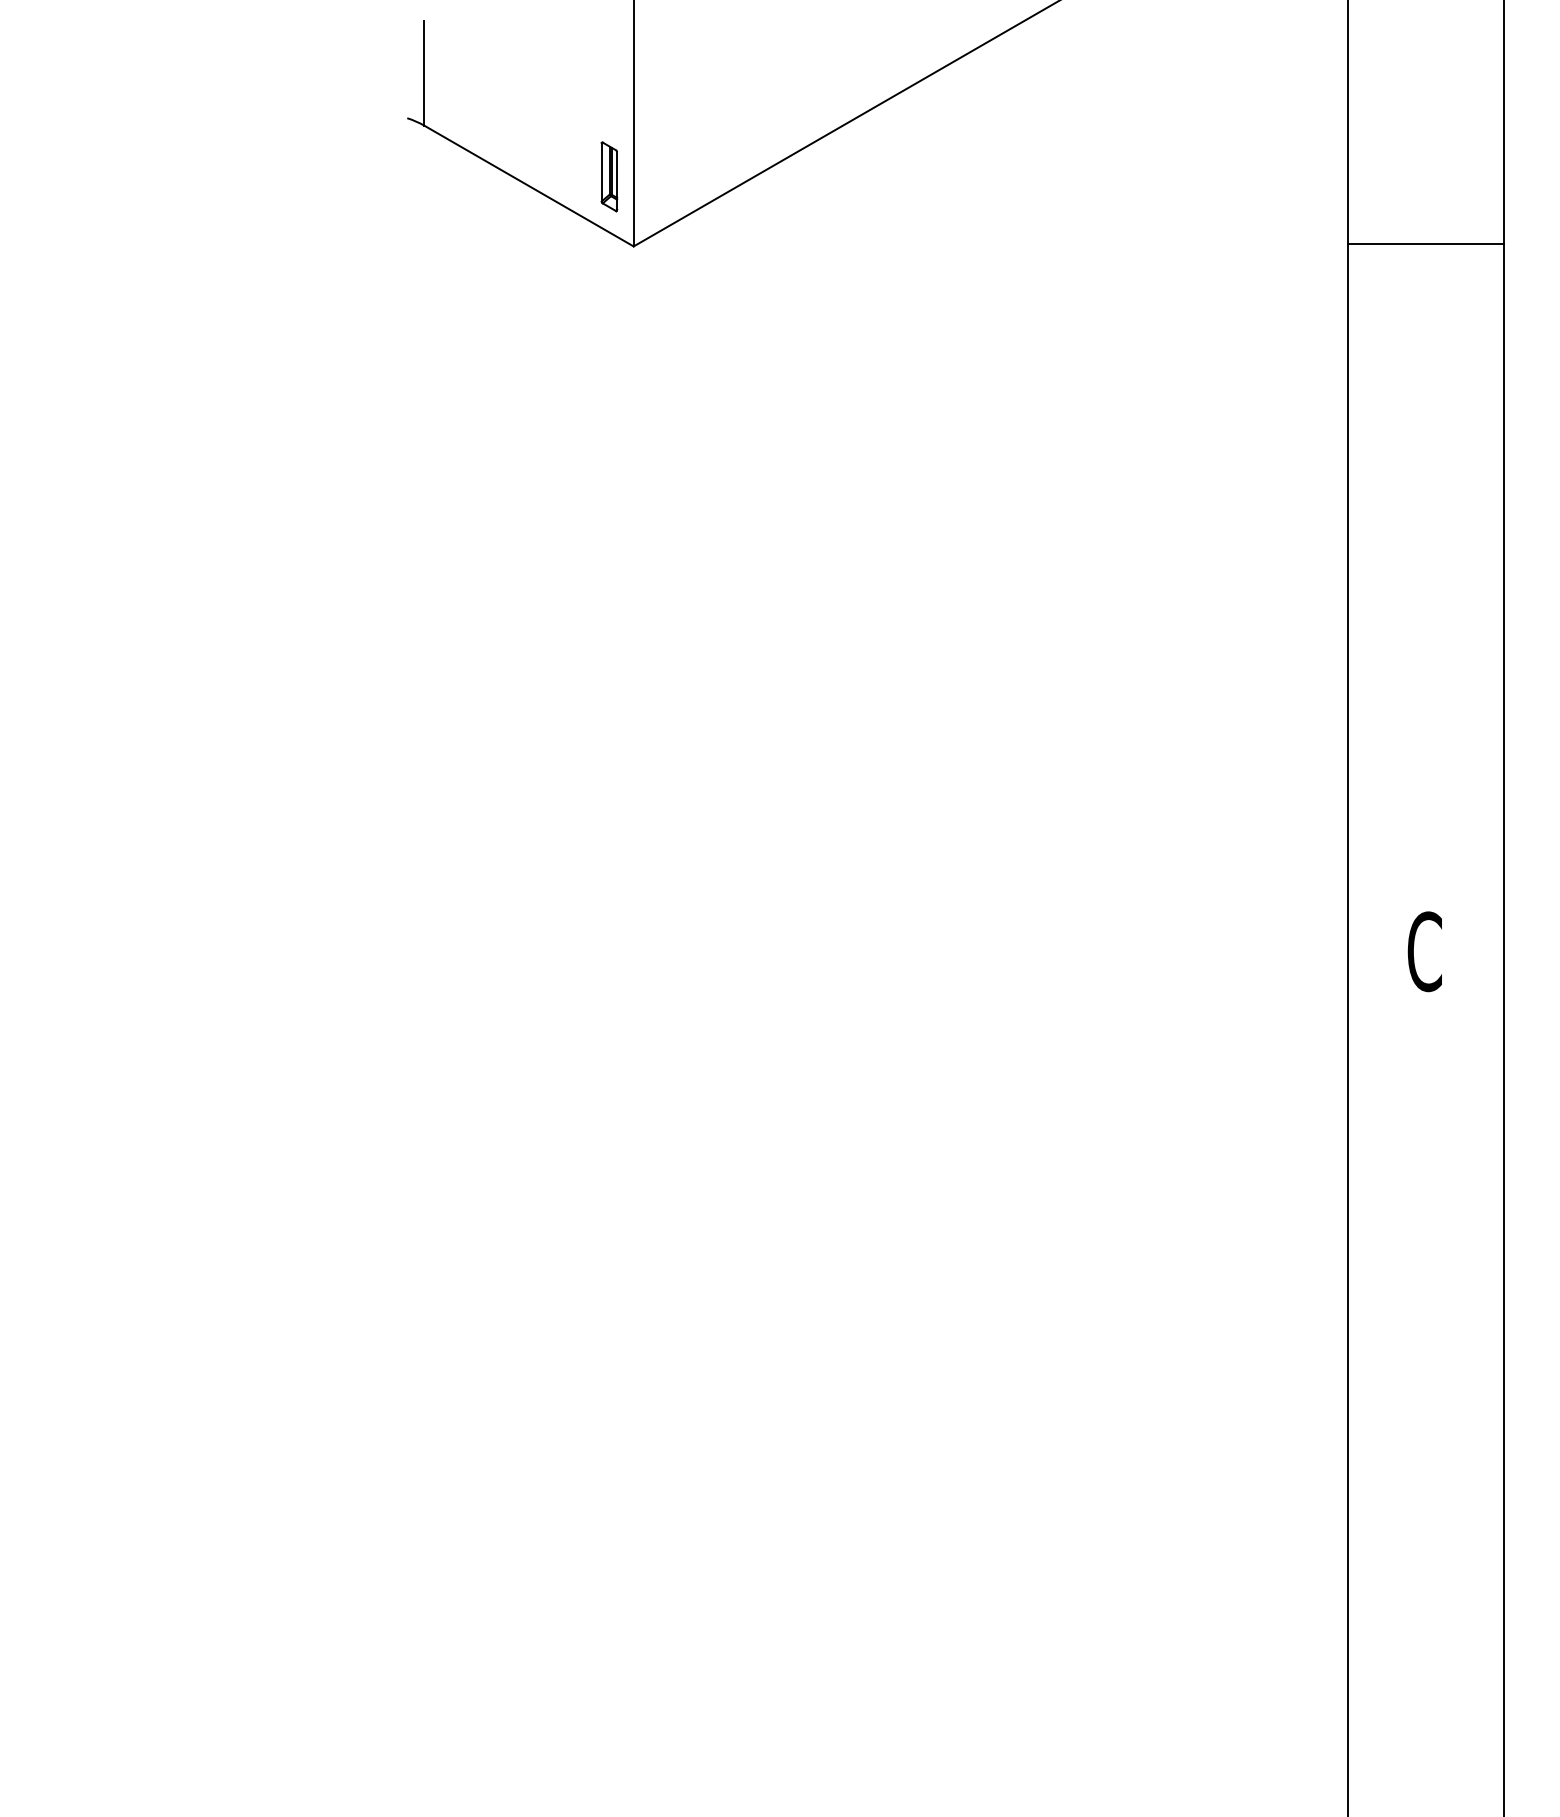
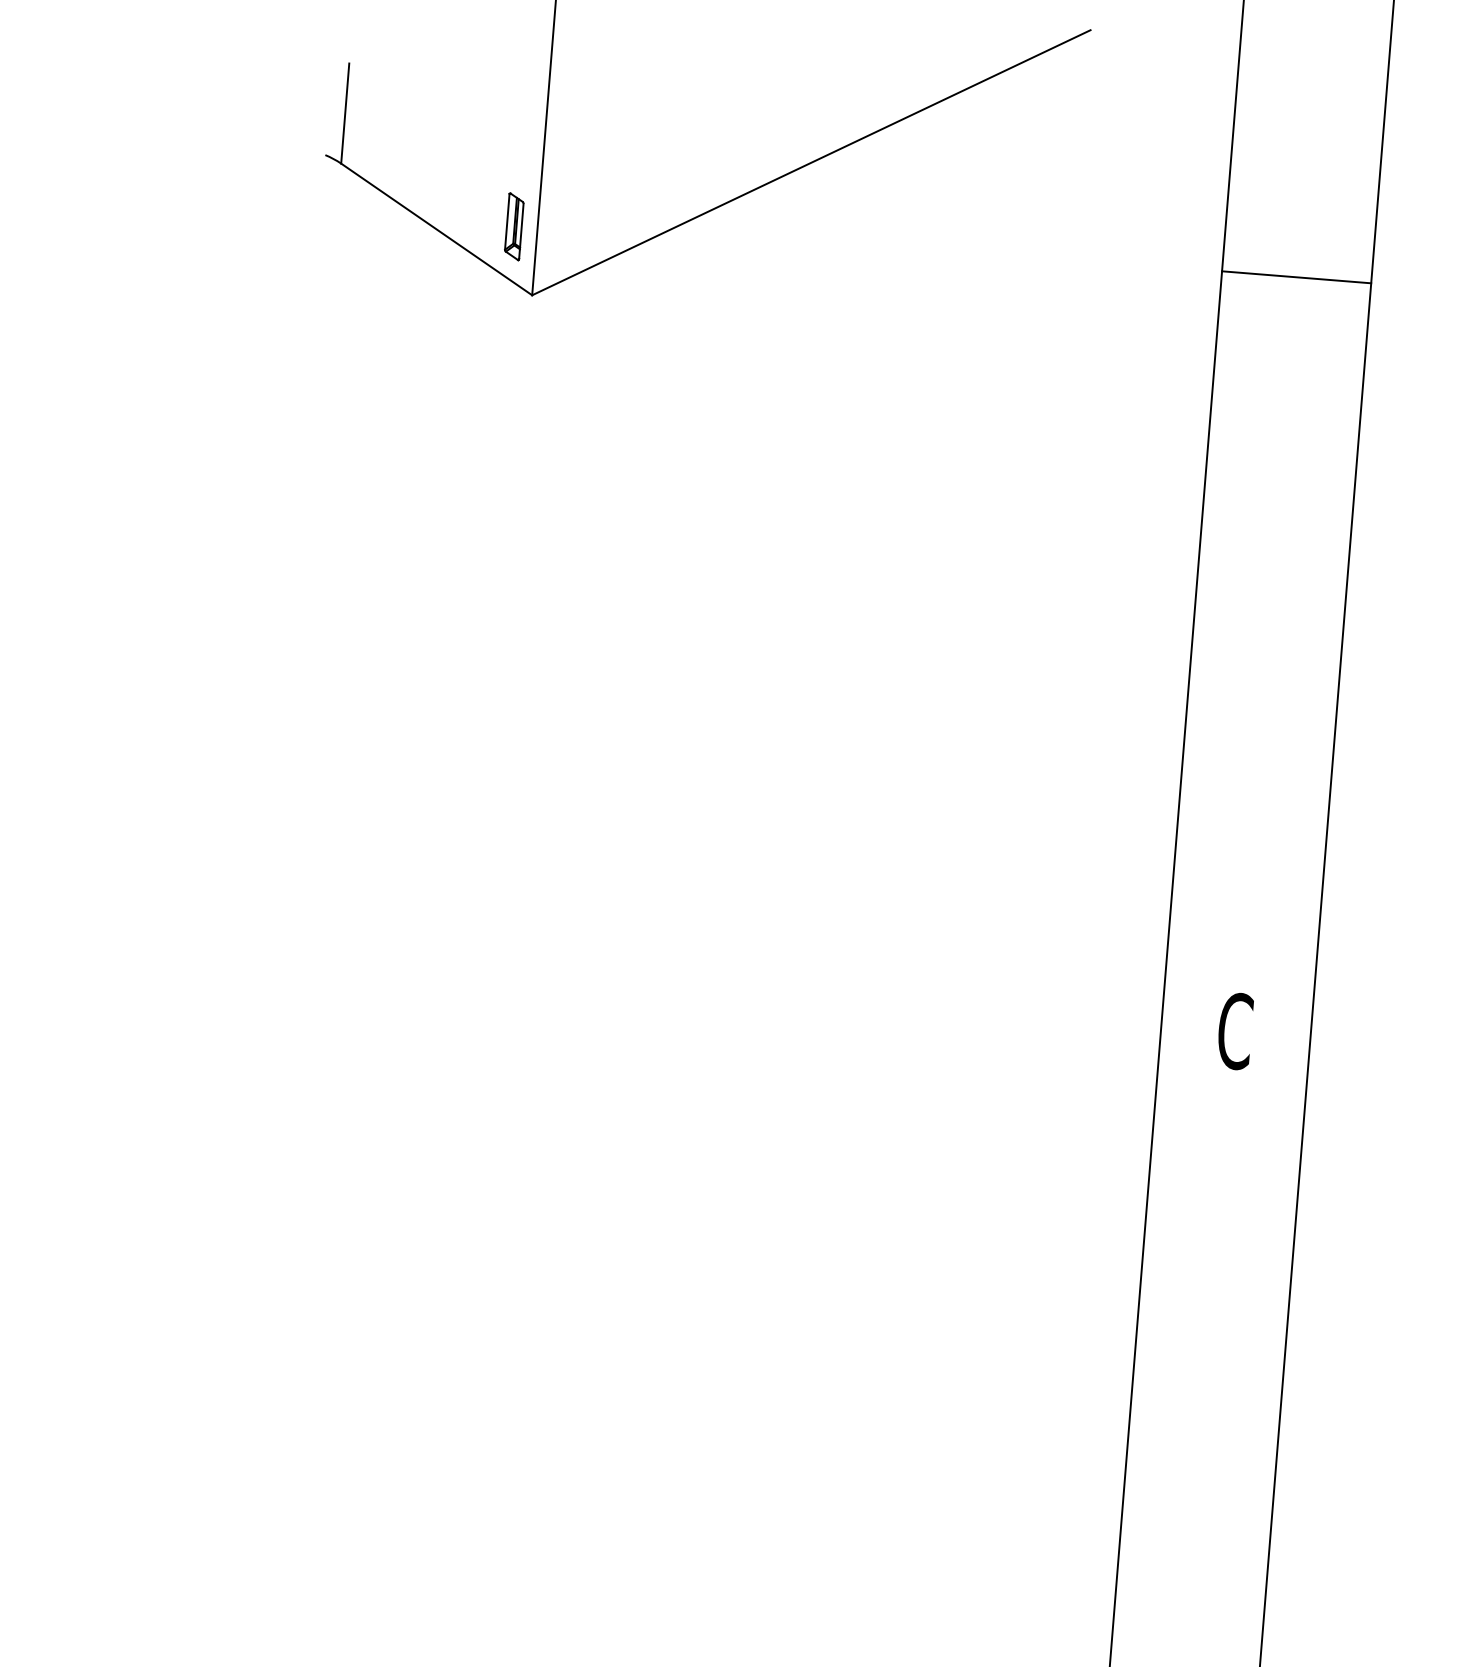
line: (1425, 243) -> (1296, 276), moved

